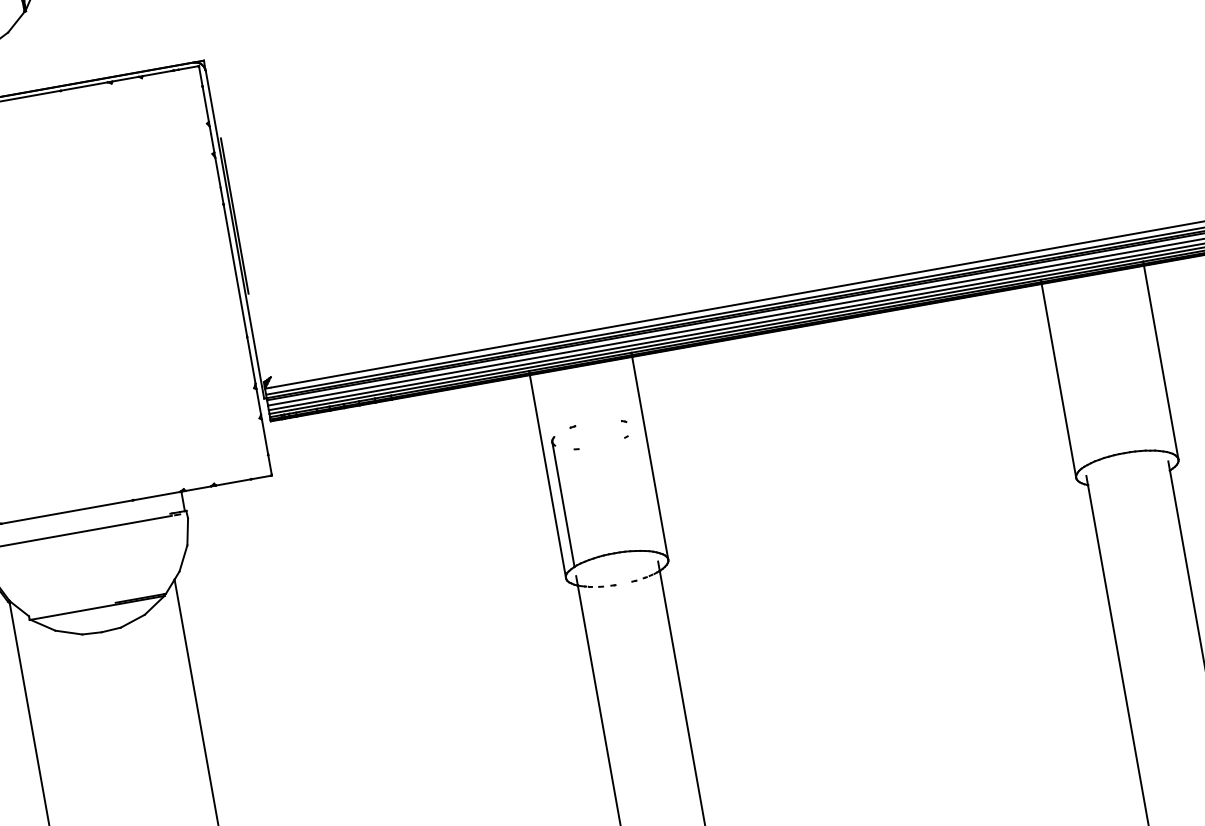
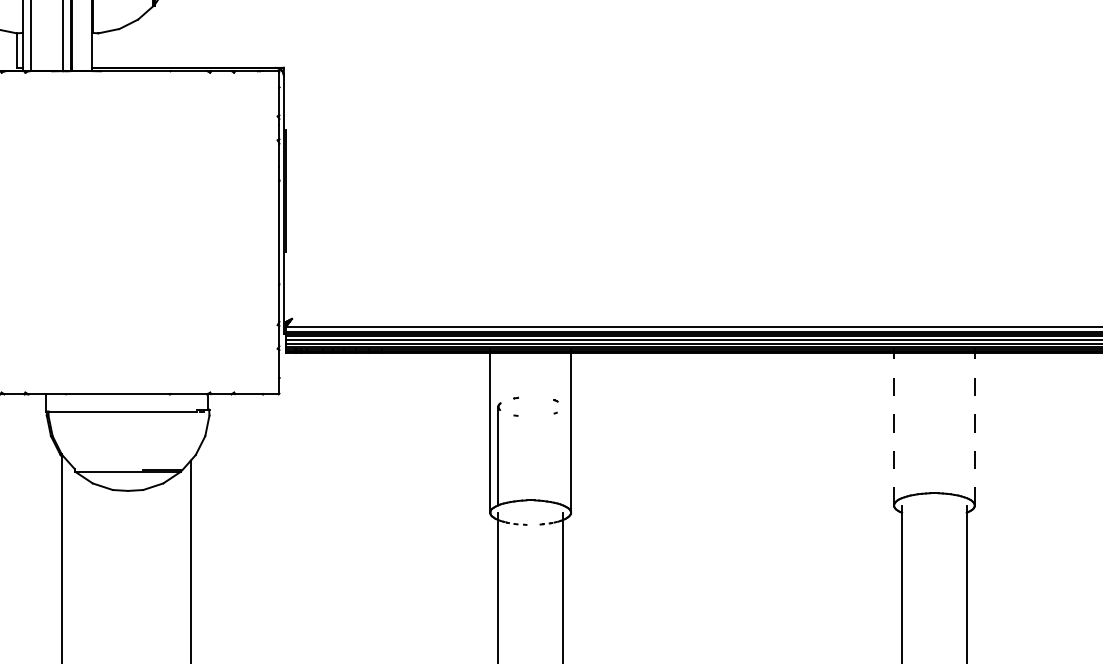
line: (1160, 361) -> (974, 428), solid -> dashed
line: (1059, 380) -> (894, 428), solid -> dashed

